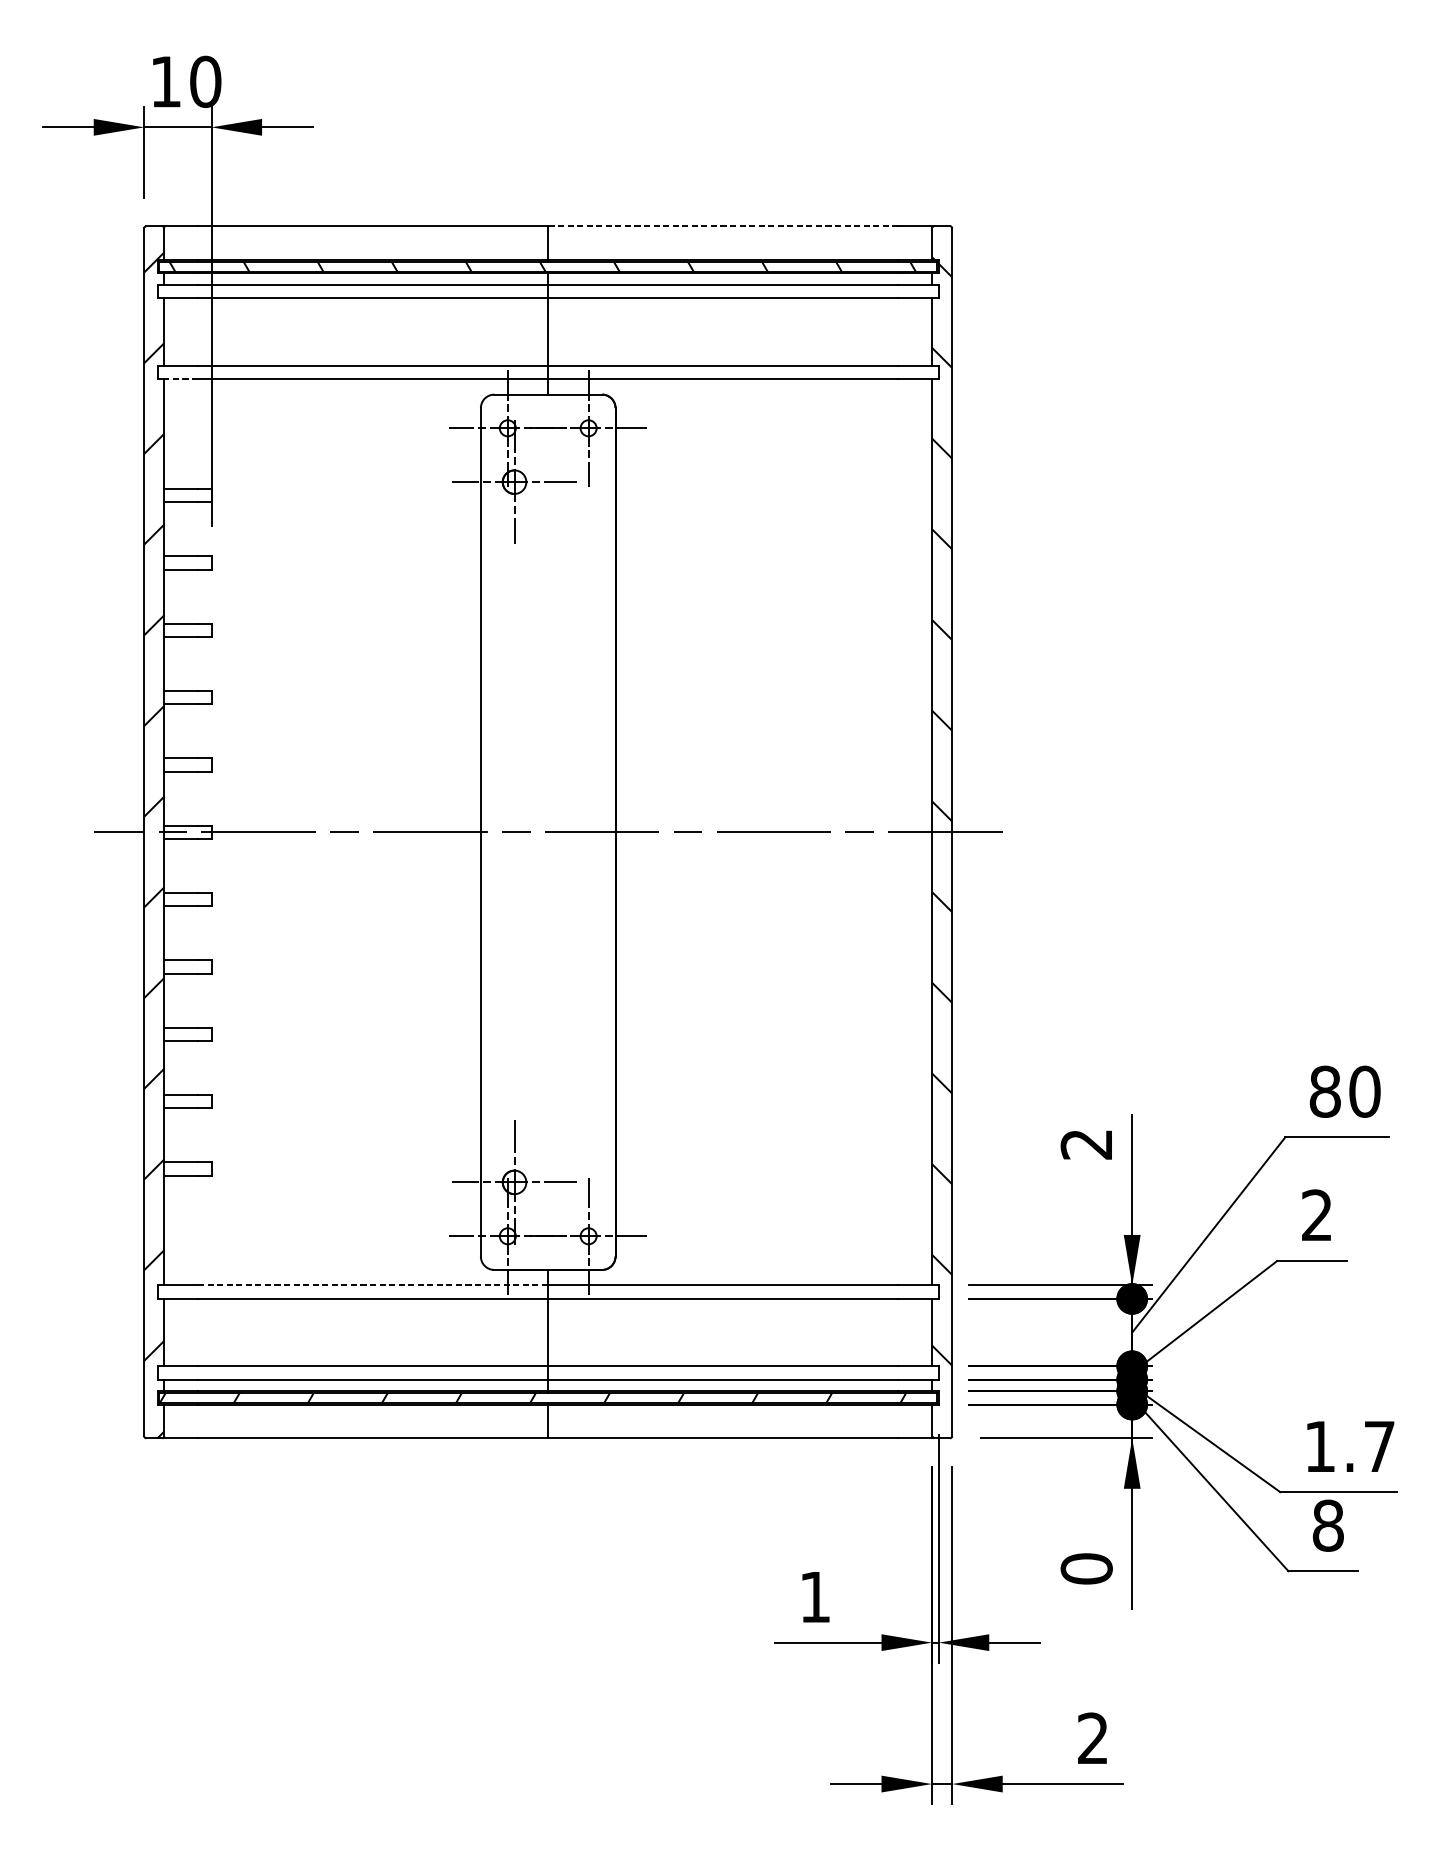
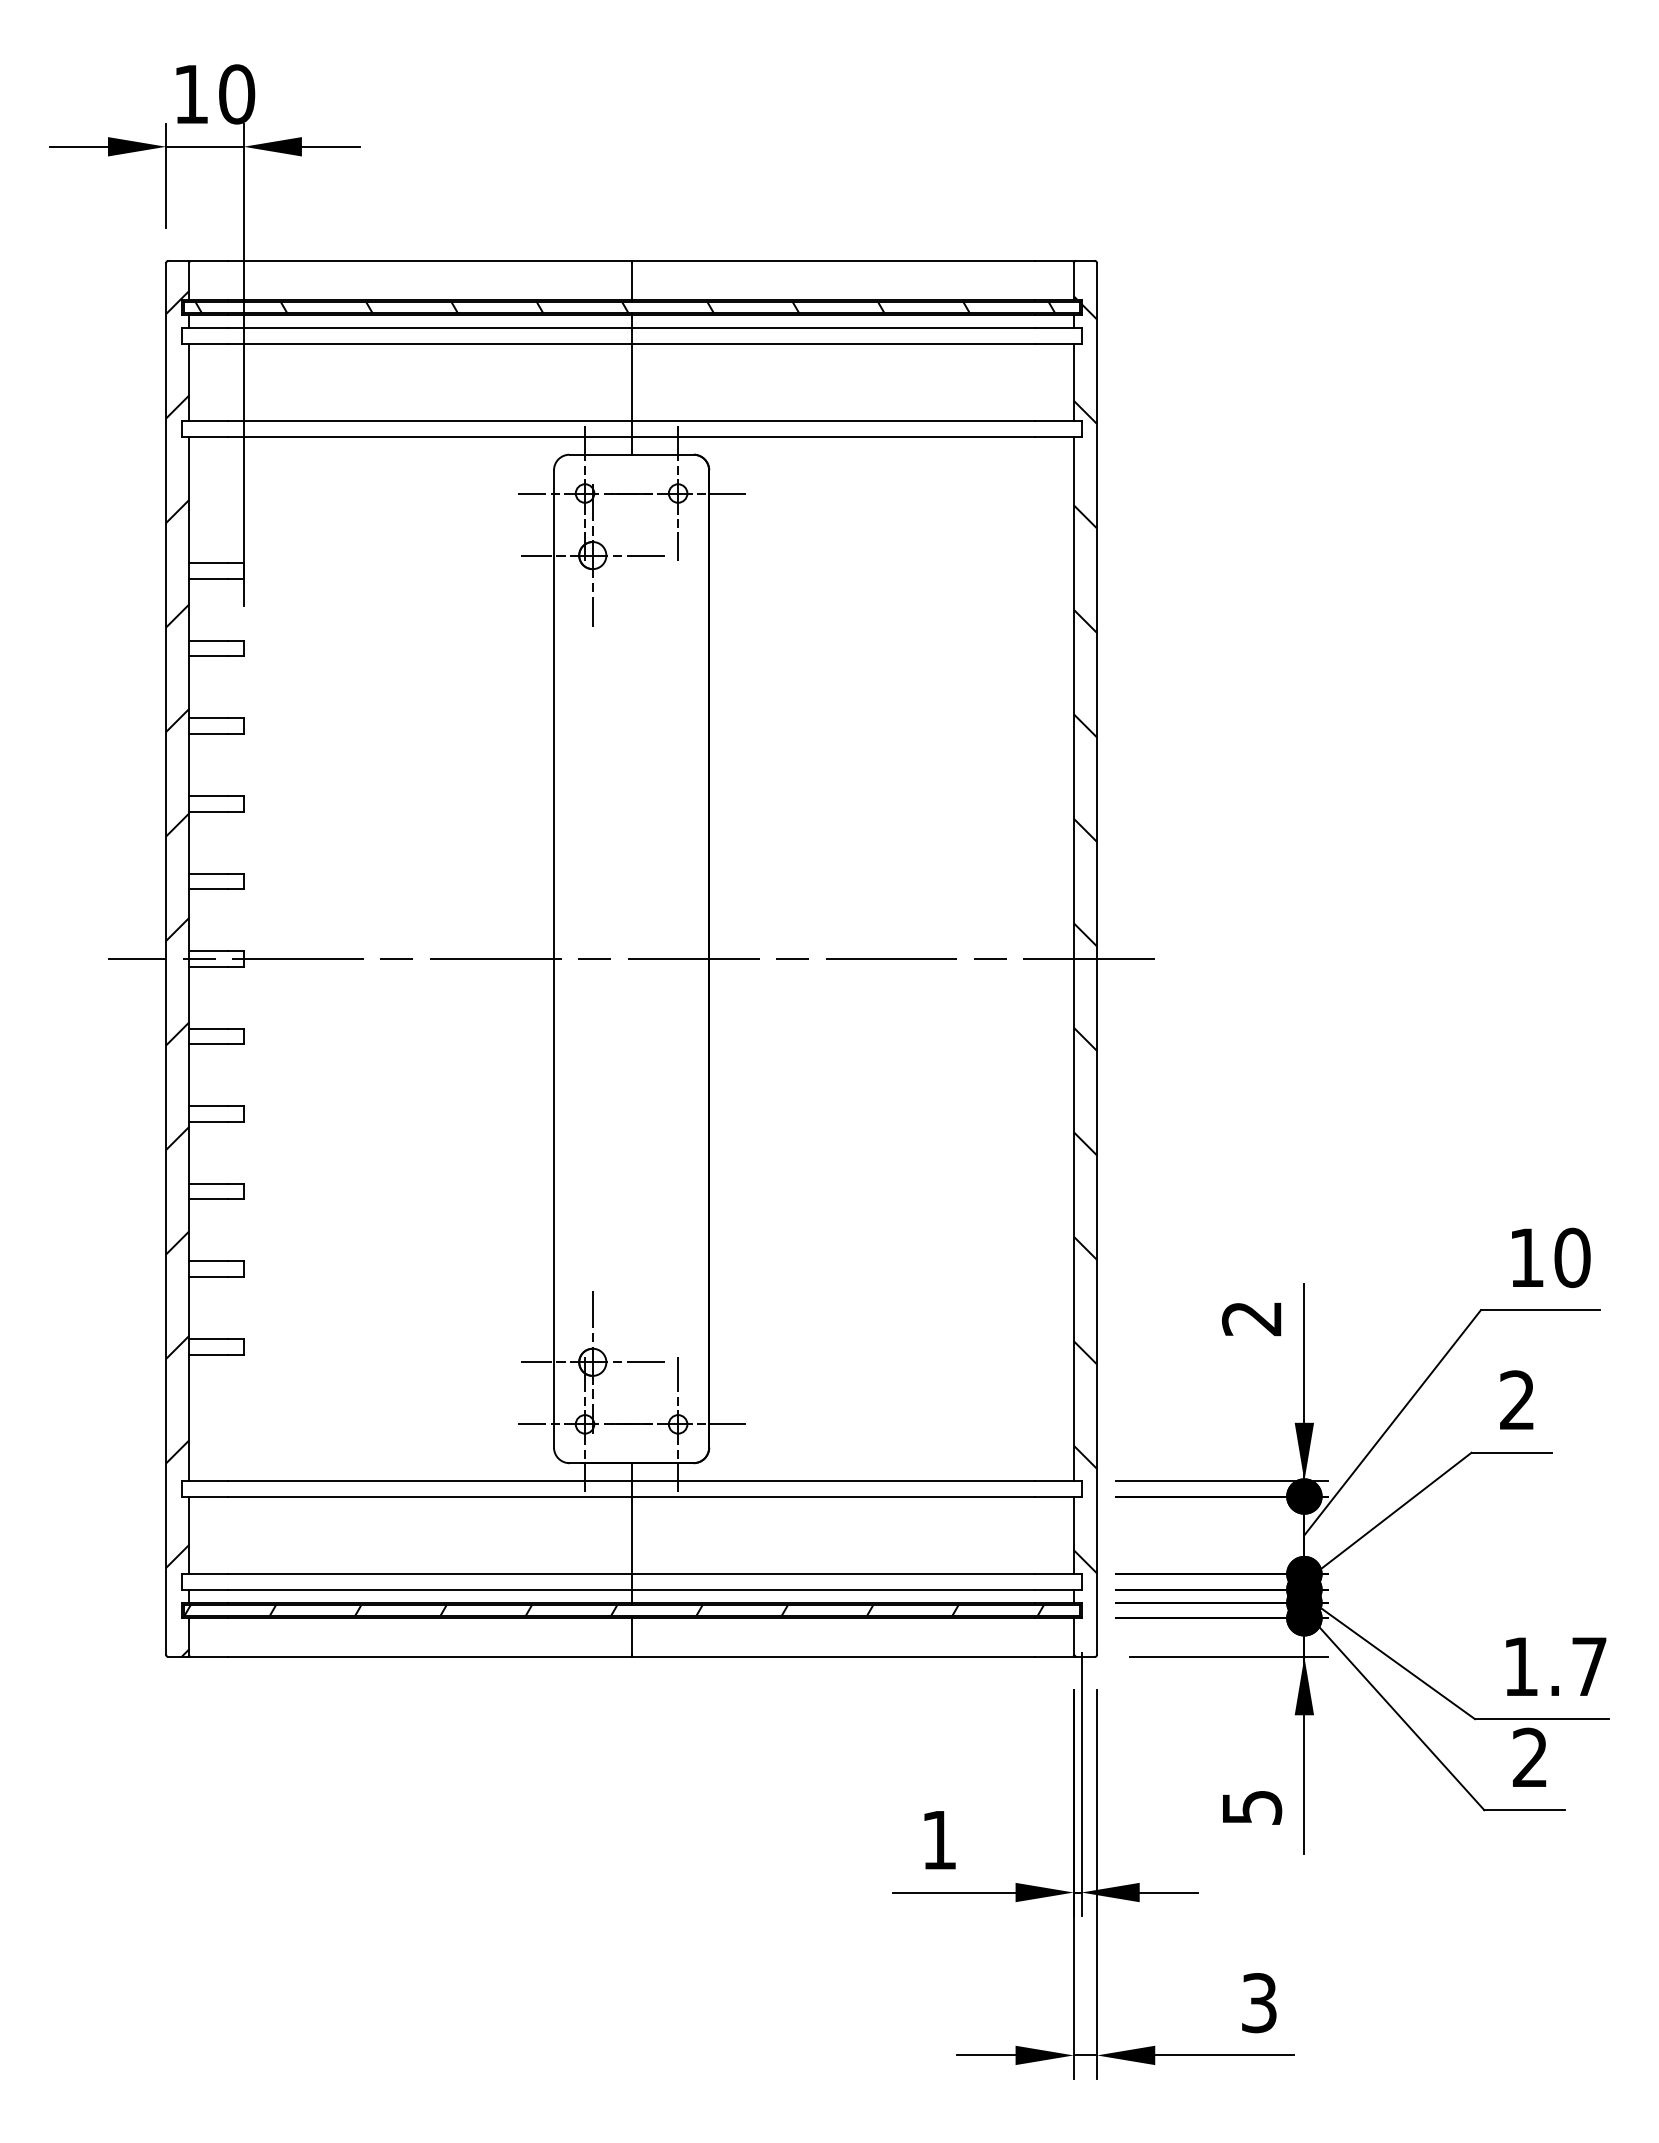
line: (723, 226) -> (833, 260), dashed -> solid
line: (180, 378) -> (208, 436), dashed -> solid
text: (1324, 1091) -> (1526, 1257), 80 -> 10
line: (372, 1285) -> (429, 1481), dashed -> solid
text: (1328, 1525) -> (1530, 1757), 8 -> 2
text: (1087, 1568) -> (1252, 1807), 0 -> 5
text: (1093, 1738) -> (1259, 2003), 2 -> 3

